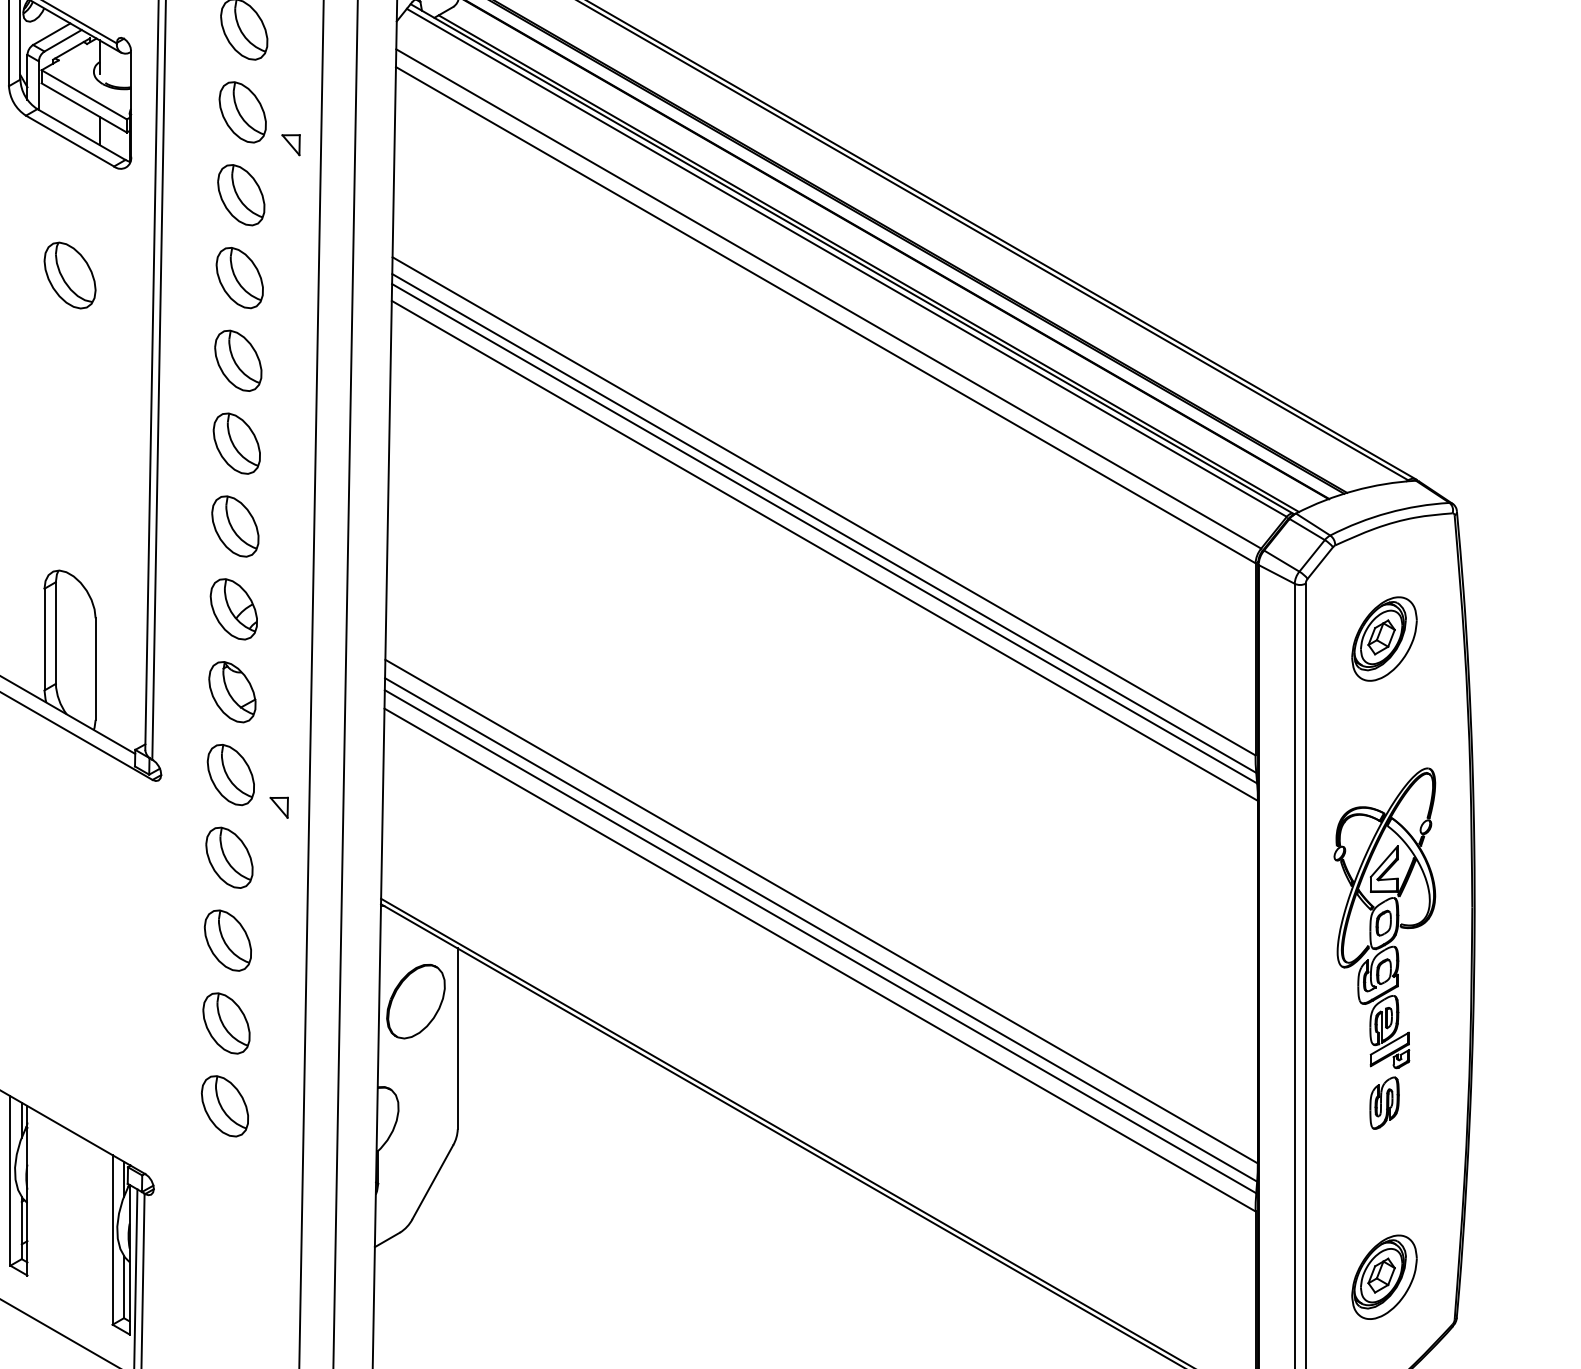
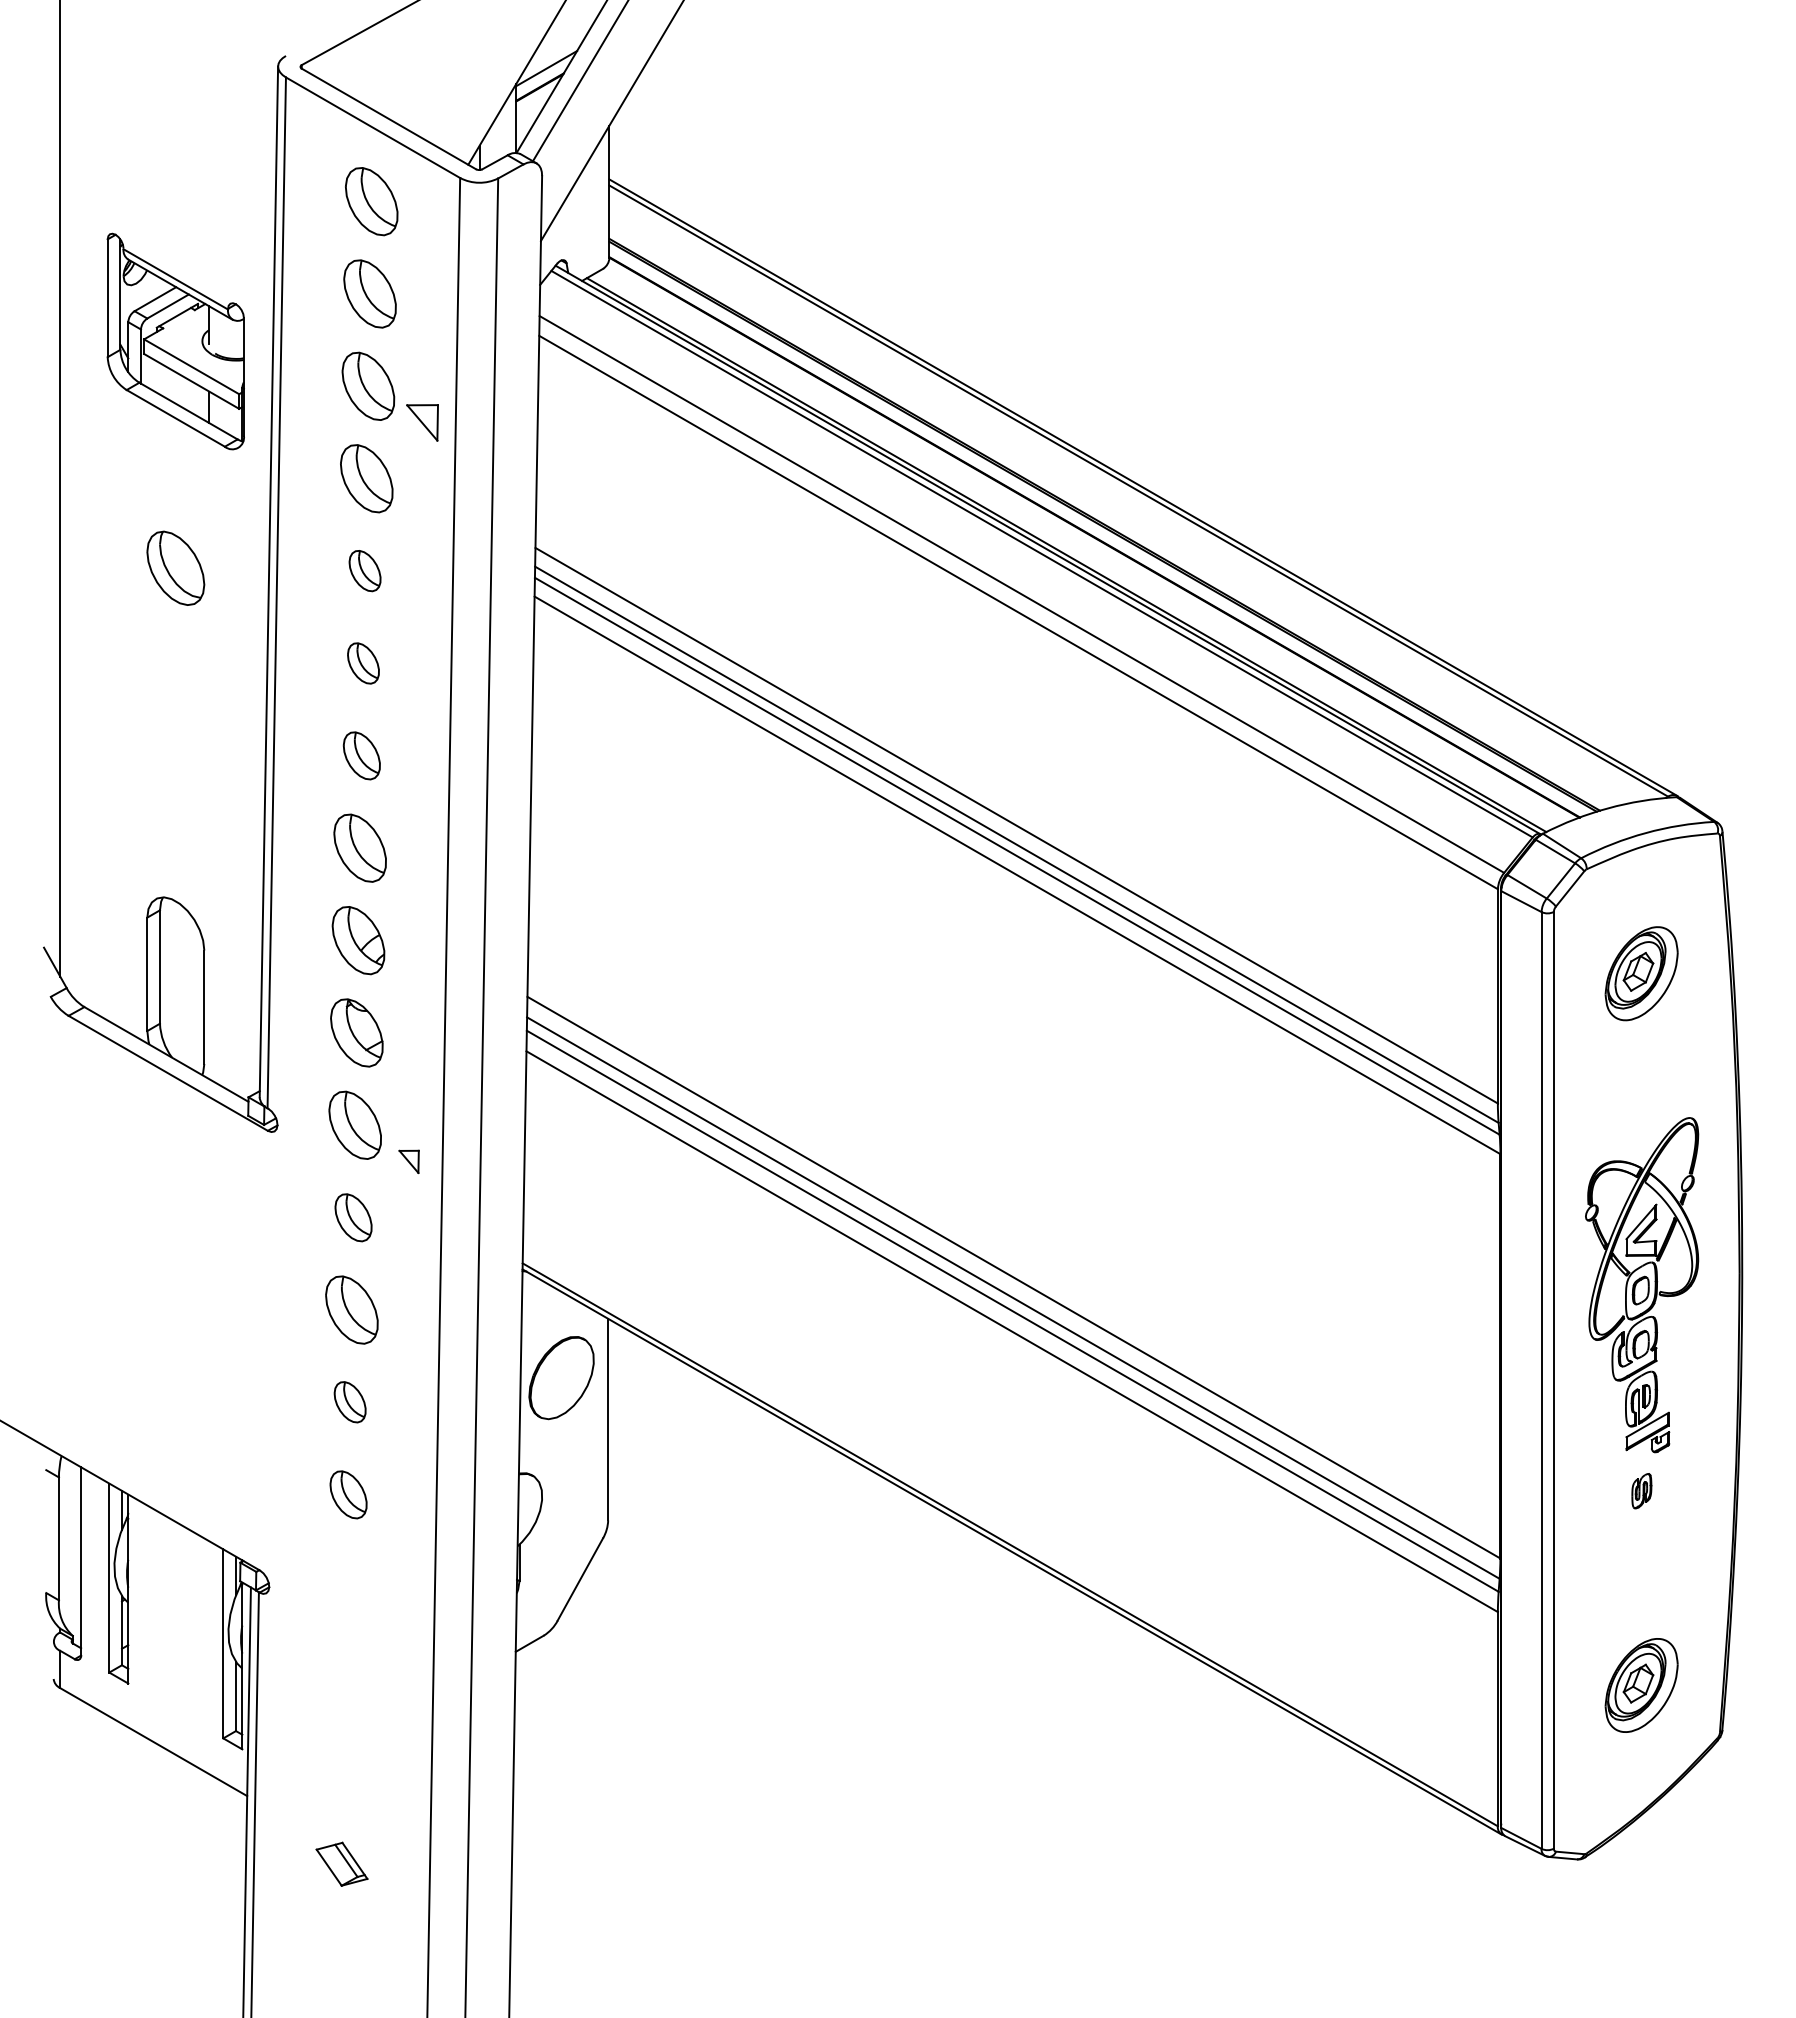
part: (290, 144) -> (421, 422), size x1.6
part: (239, 277) -> (364, 570), size x0.6
part: (238, 360) -> (363, 663), size x0.6
part: (236, 443) -> (361, 755), size x0.7
part: (229, 857) -> (353, 1217), size x0.7
part: (225, 1022) -> (349, 1401), size x0.6
part: (1384, 1102) -> (1641, 1490), size x0.6
part: (224, 1106) -> (348, 1494), size x0.7

